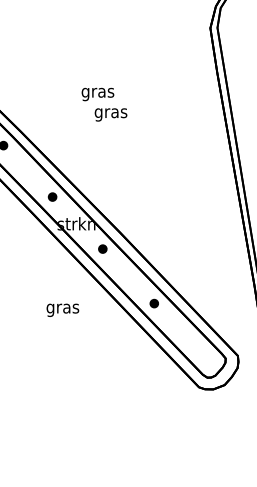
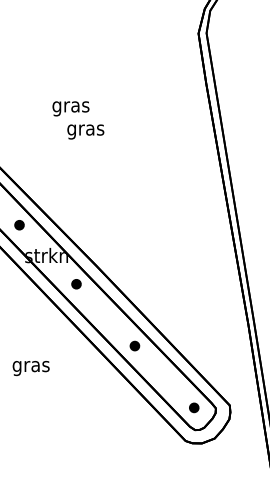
text: (62, 309) -> (30, 367), moved
part: (206, 357) -> (194, 407), added

